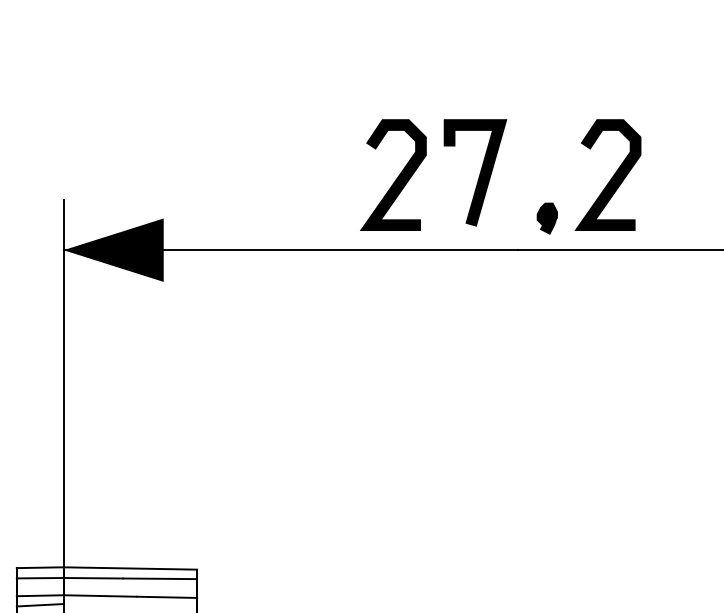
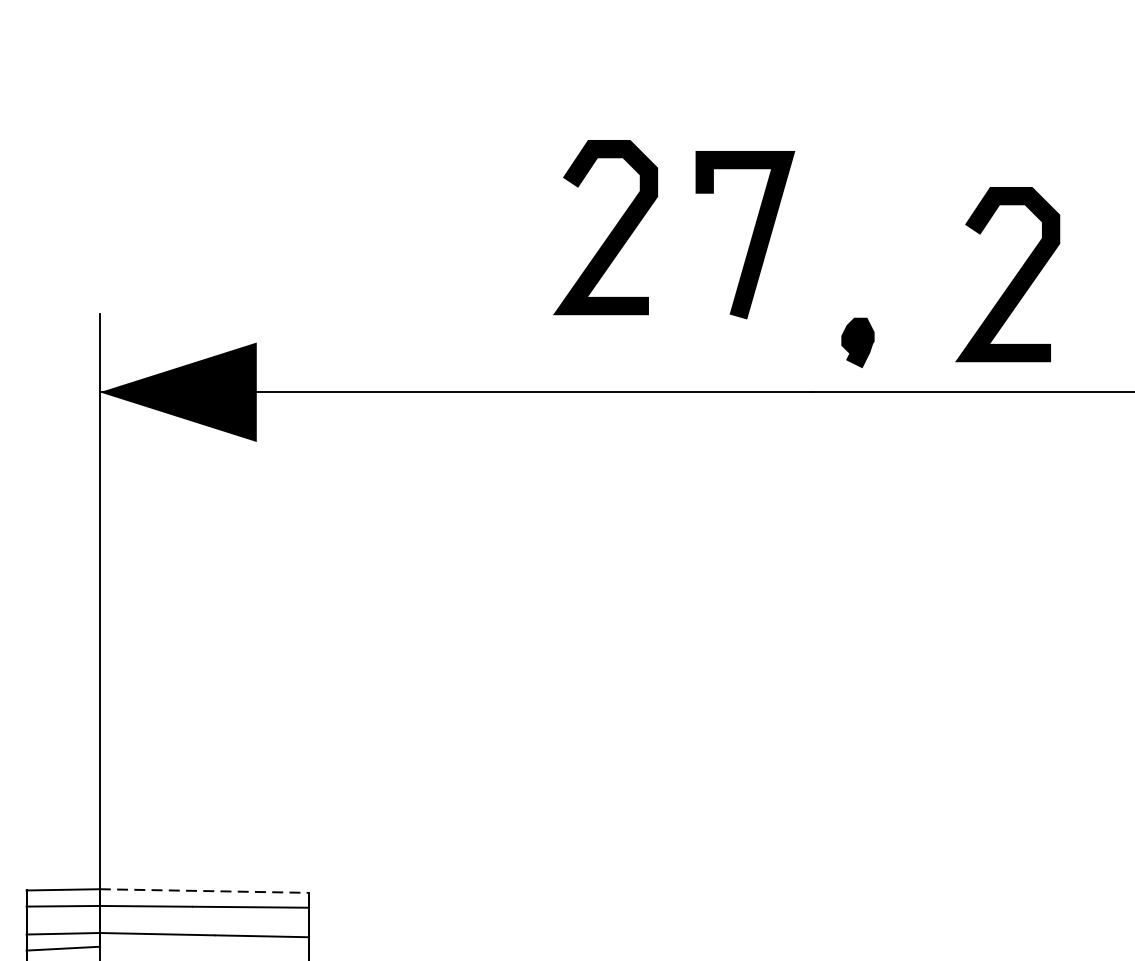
line: (479, 173) -> (751, 236), moved
curve: (397, 176) -> (612, 229), moved
curve: (611, 177) -> (1013, 278), moved
line: (130, 568) -> (204, 891), solid -> dashed

